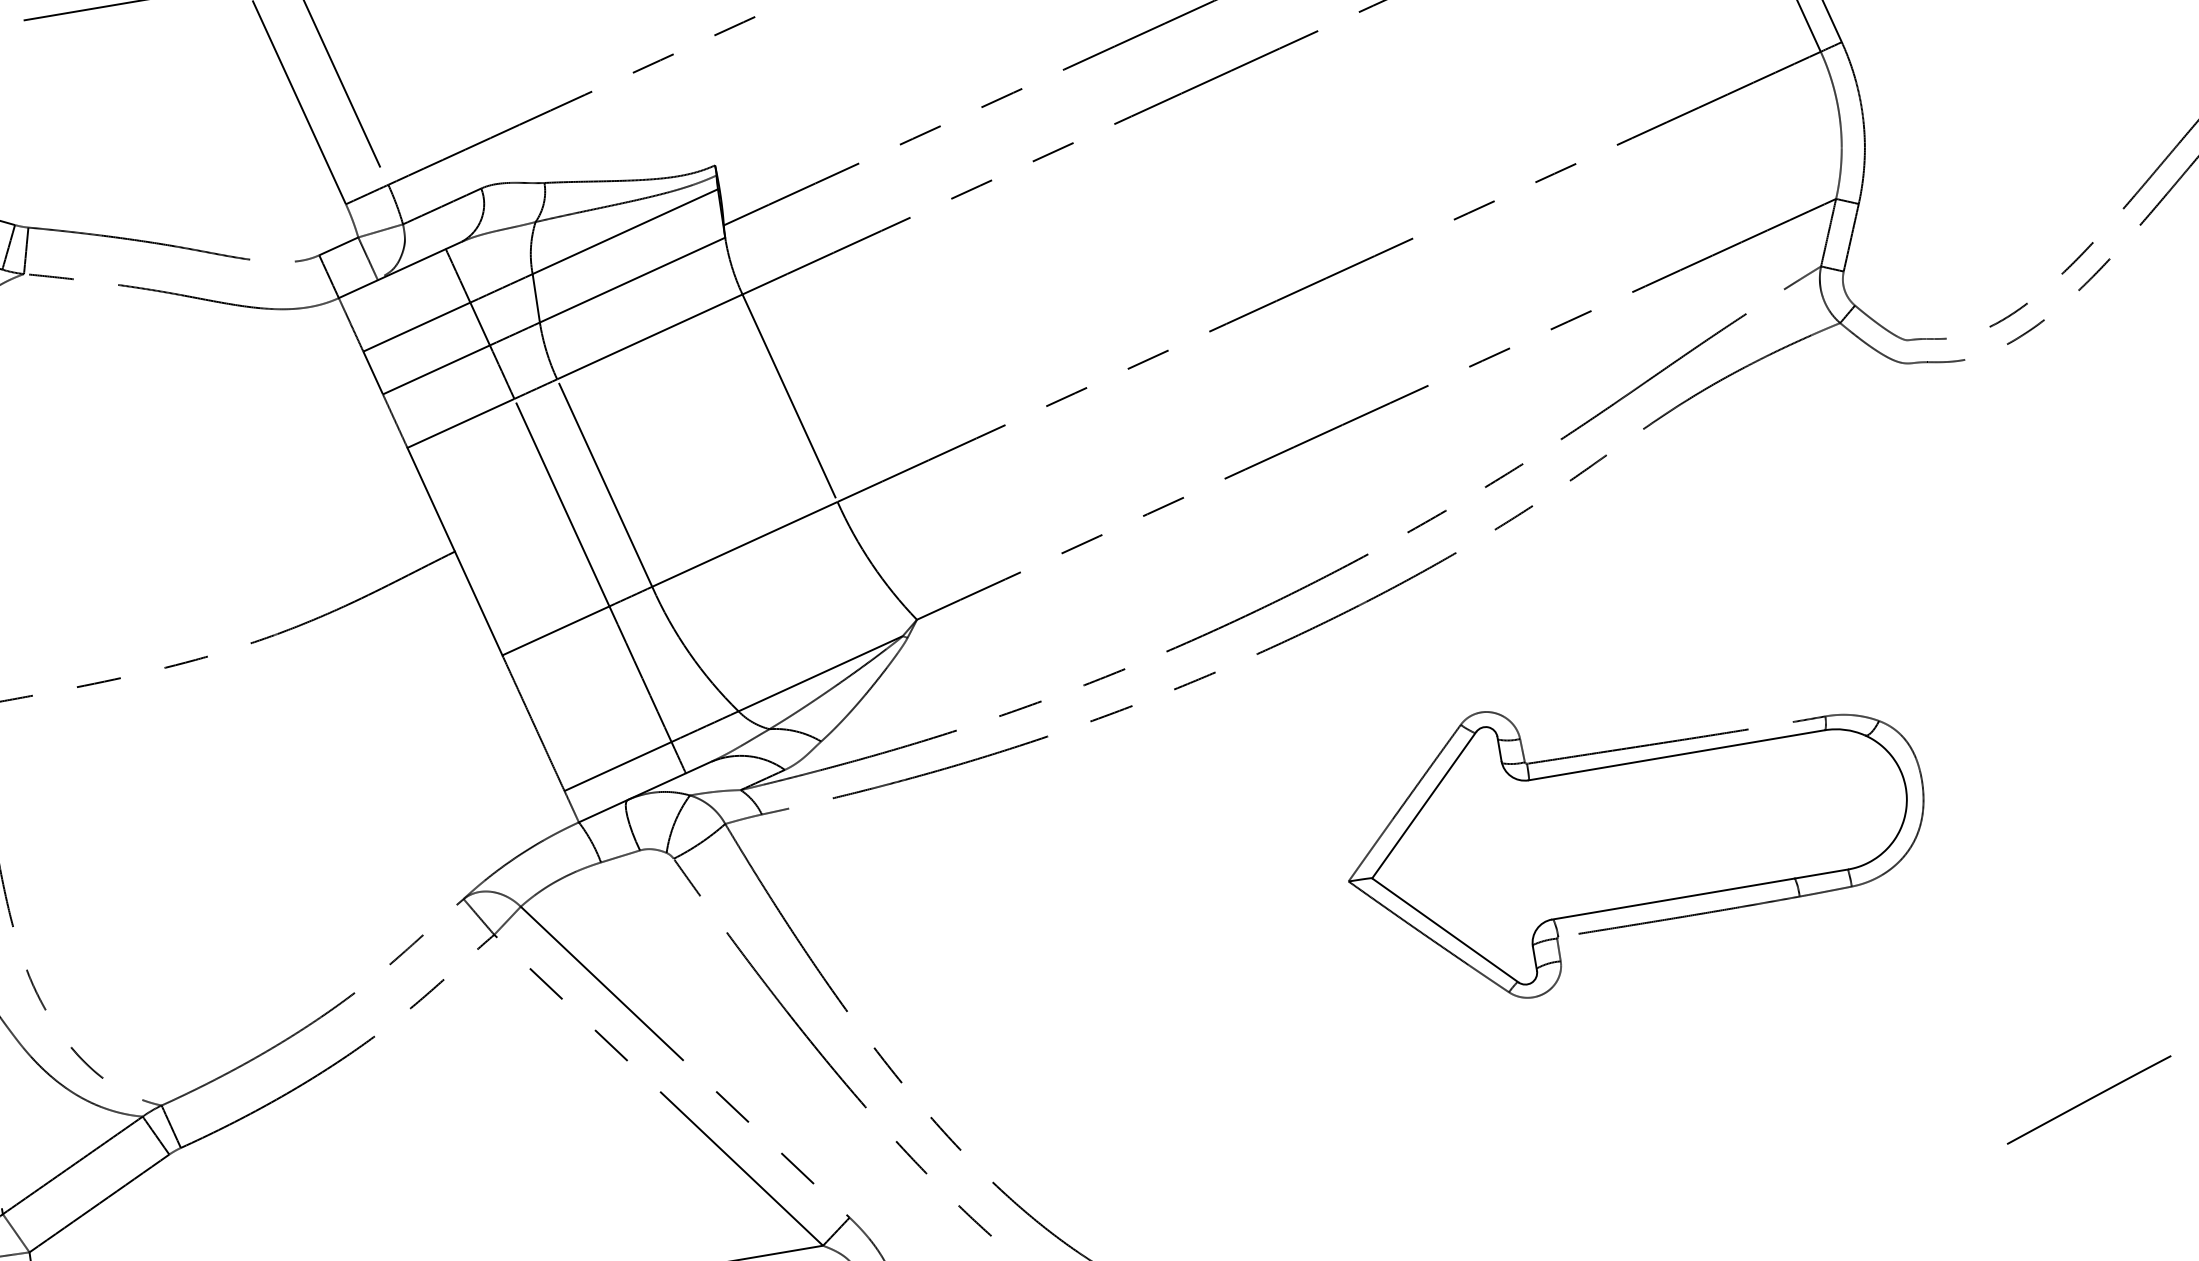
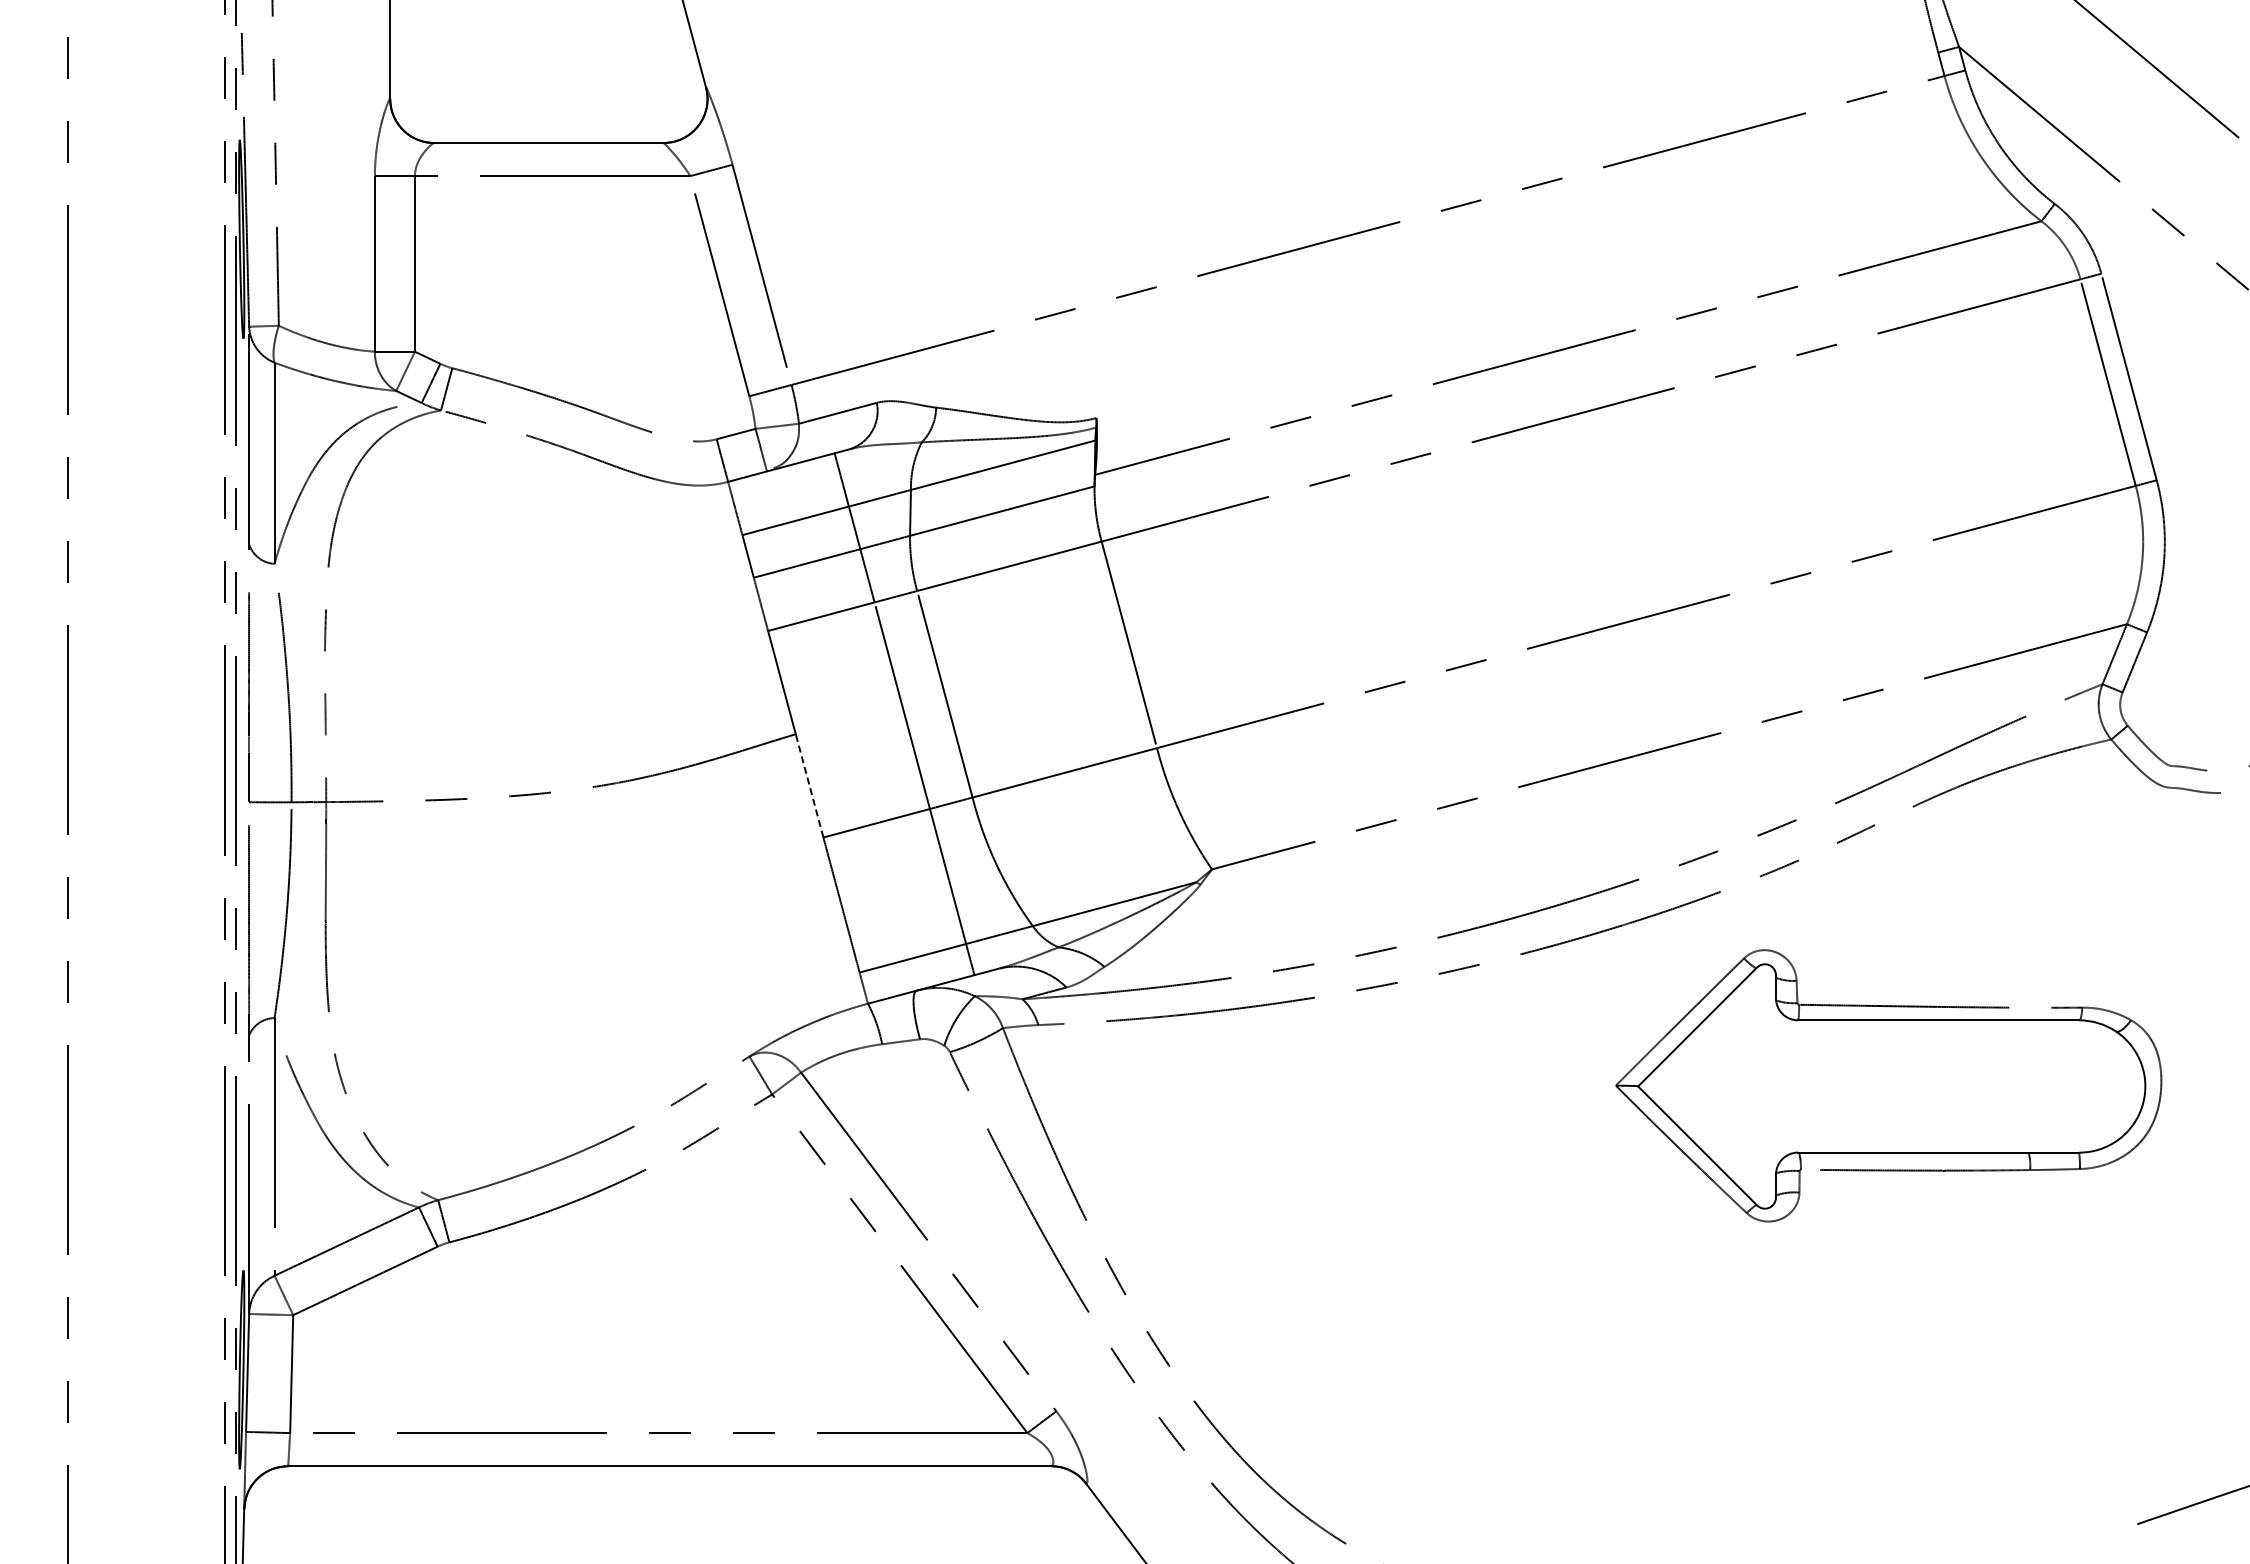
line: (478, 603) -> (809, 785), solid -> dashed
part: (1635, 832) -> (1888, 1085), moved

